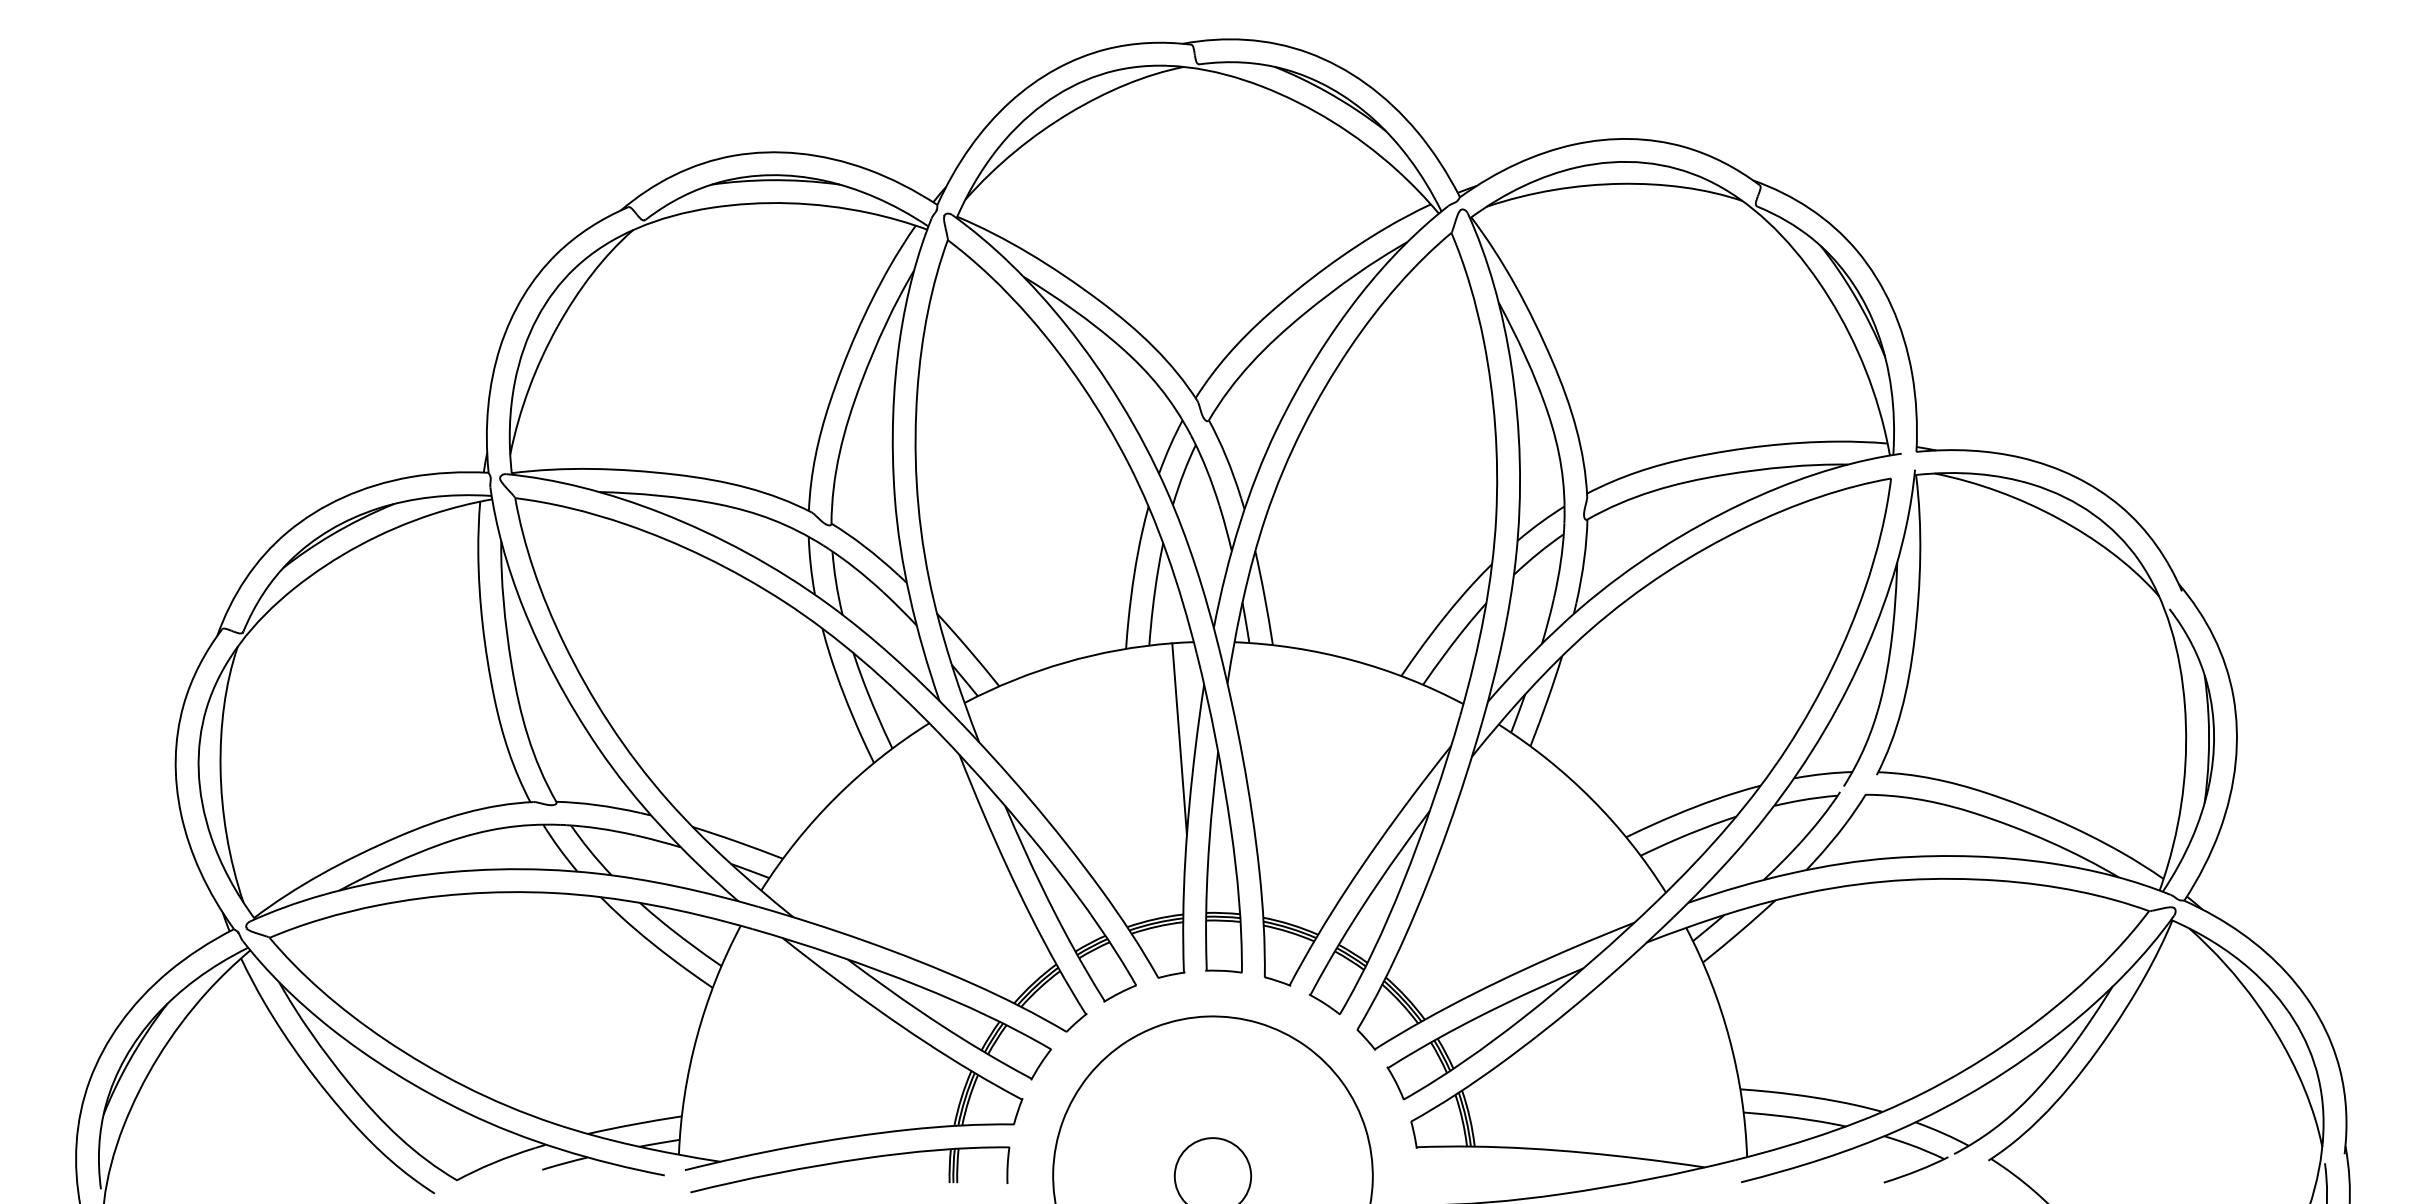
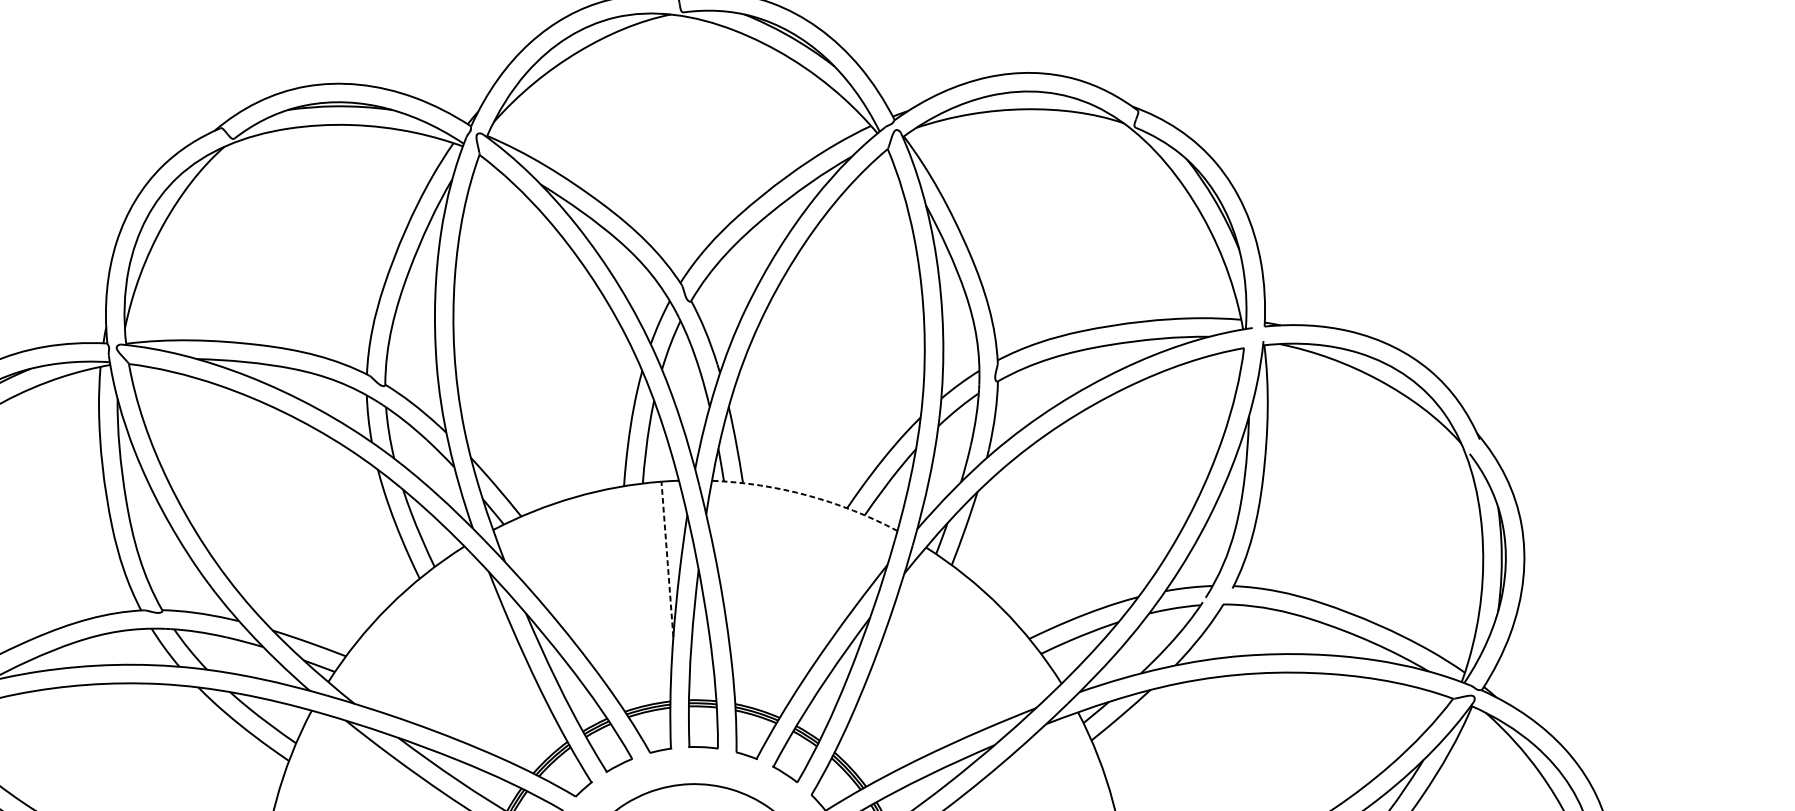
arc: (1352, 660) -> (807, 495), solid -> dashed
line: (1179, 738) -> (667, 558), solid -> dashed

